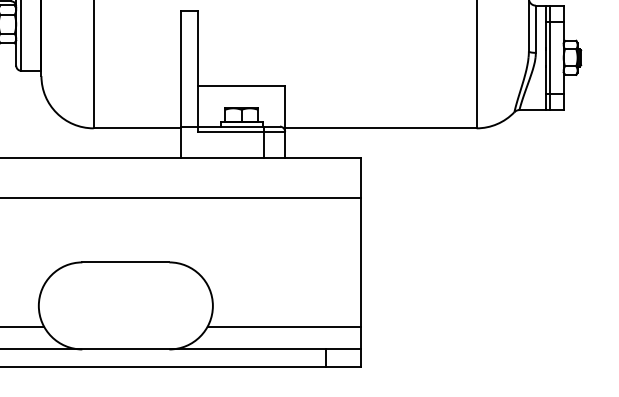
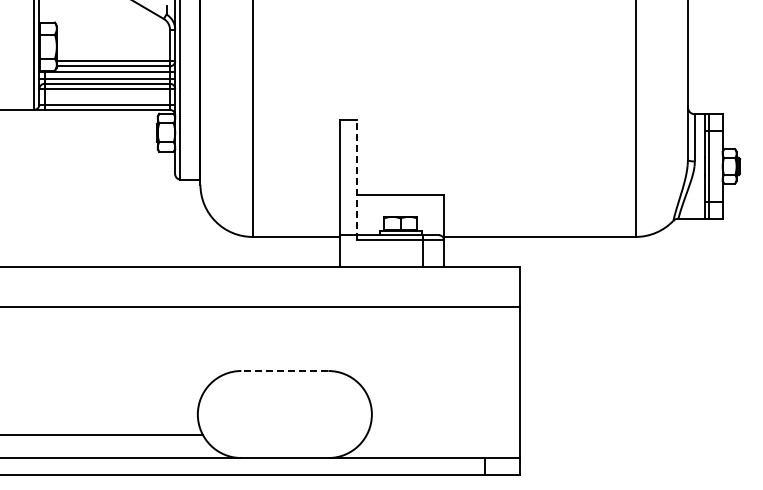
line: (198, 70) -> (357, 179), solid -> dashed
line: (125, 262) -> (284, 371), solid -> dashed
line: (283, 326) -> (442, 435), removed

